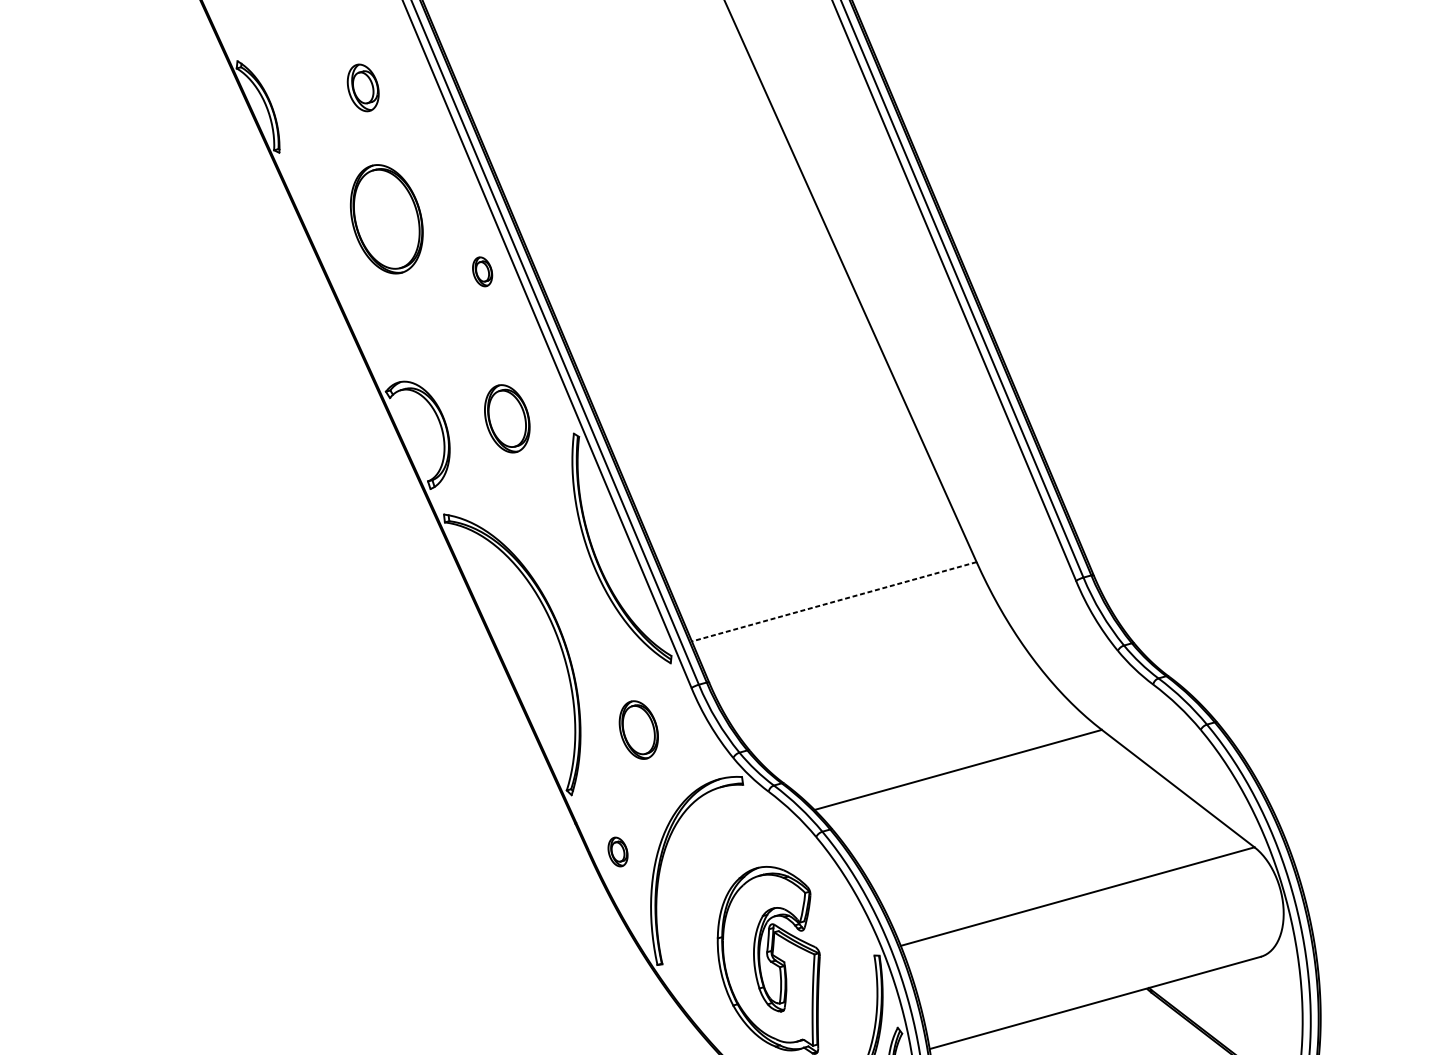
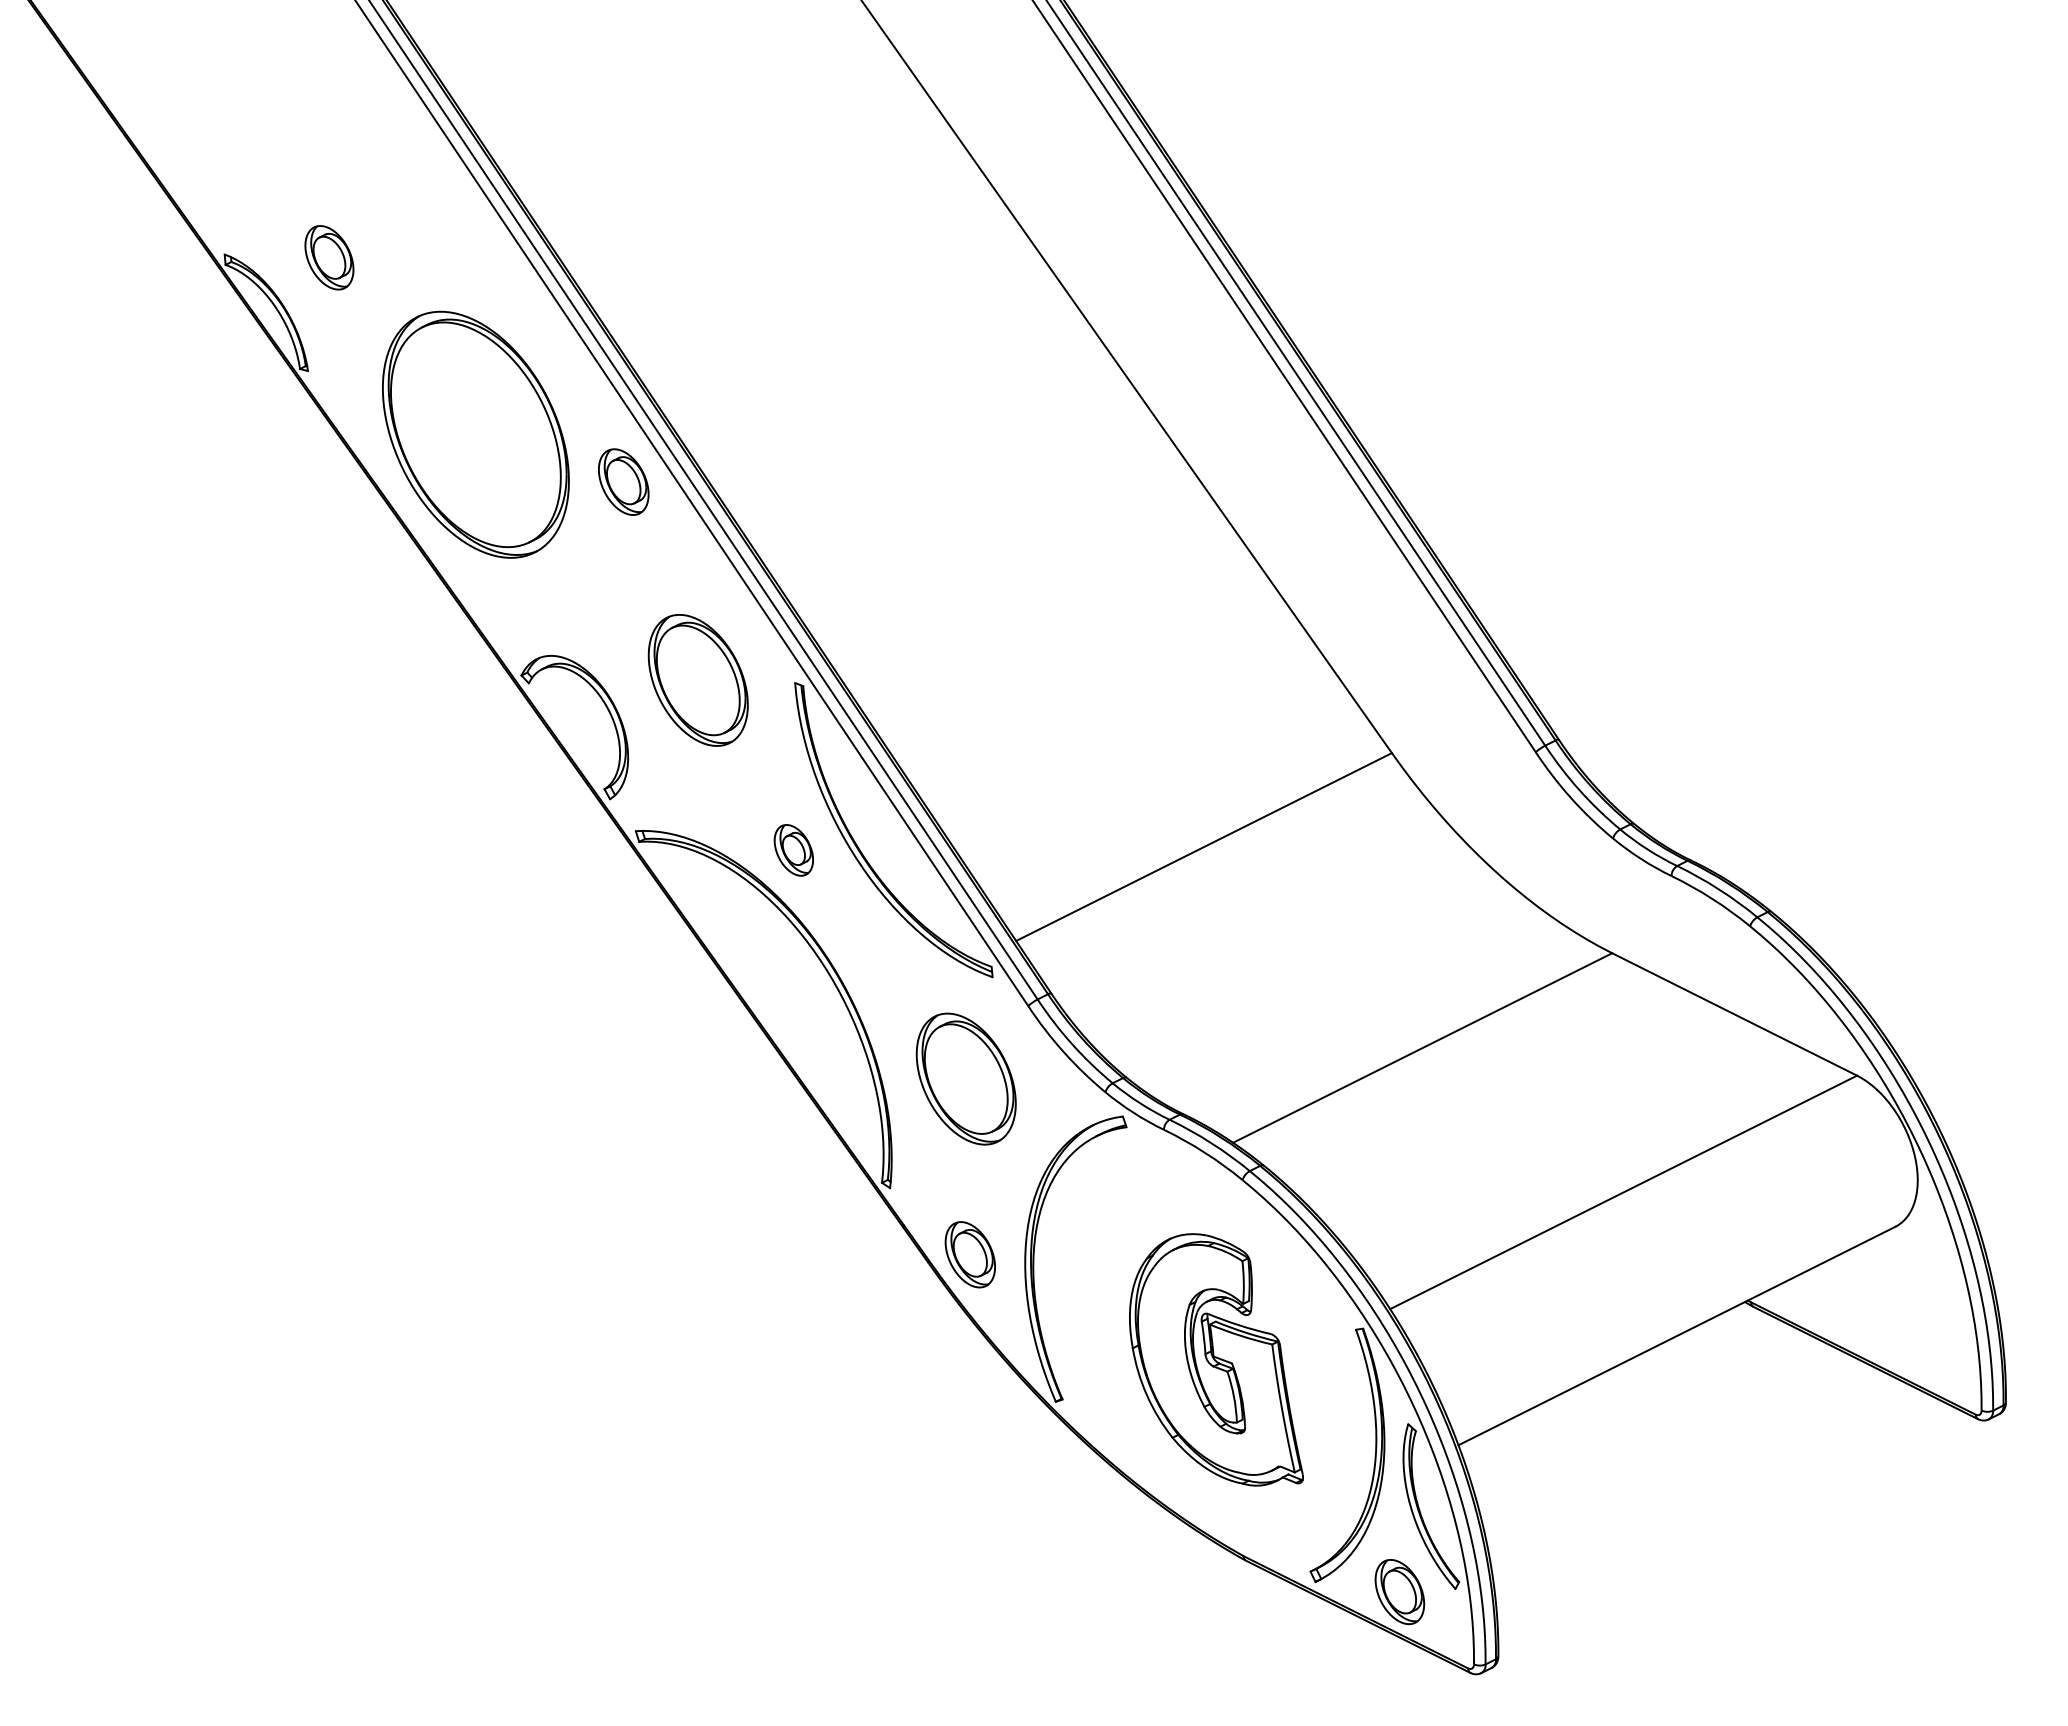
part: (363, 87) -> (329, 257), moved
part: (386, 219) -> (475, 434), size x1.67
part: (482, 271) -> (623, 481), size x1.67
part: (506, 418) -> (697, 680), size x1.43
part: (550, 549) -> (793, 850), added
line: (833, 602) -> (1203, 847), dashed -> solid
part: (638, 729) -> (965, 1078), size x1.67
part: (617, 851) -> (969, 1254), size x1.67

